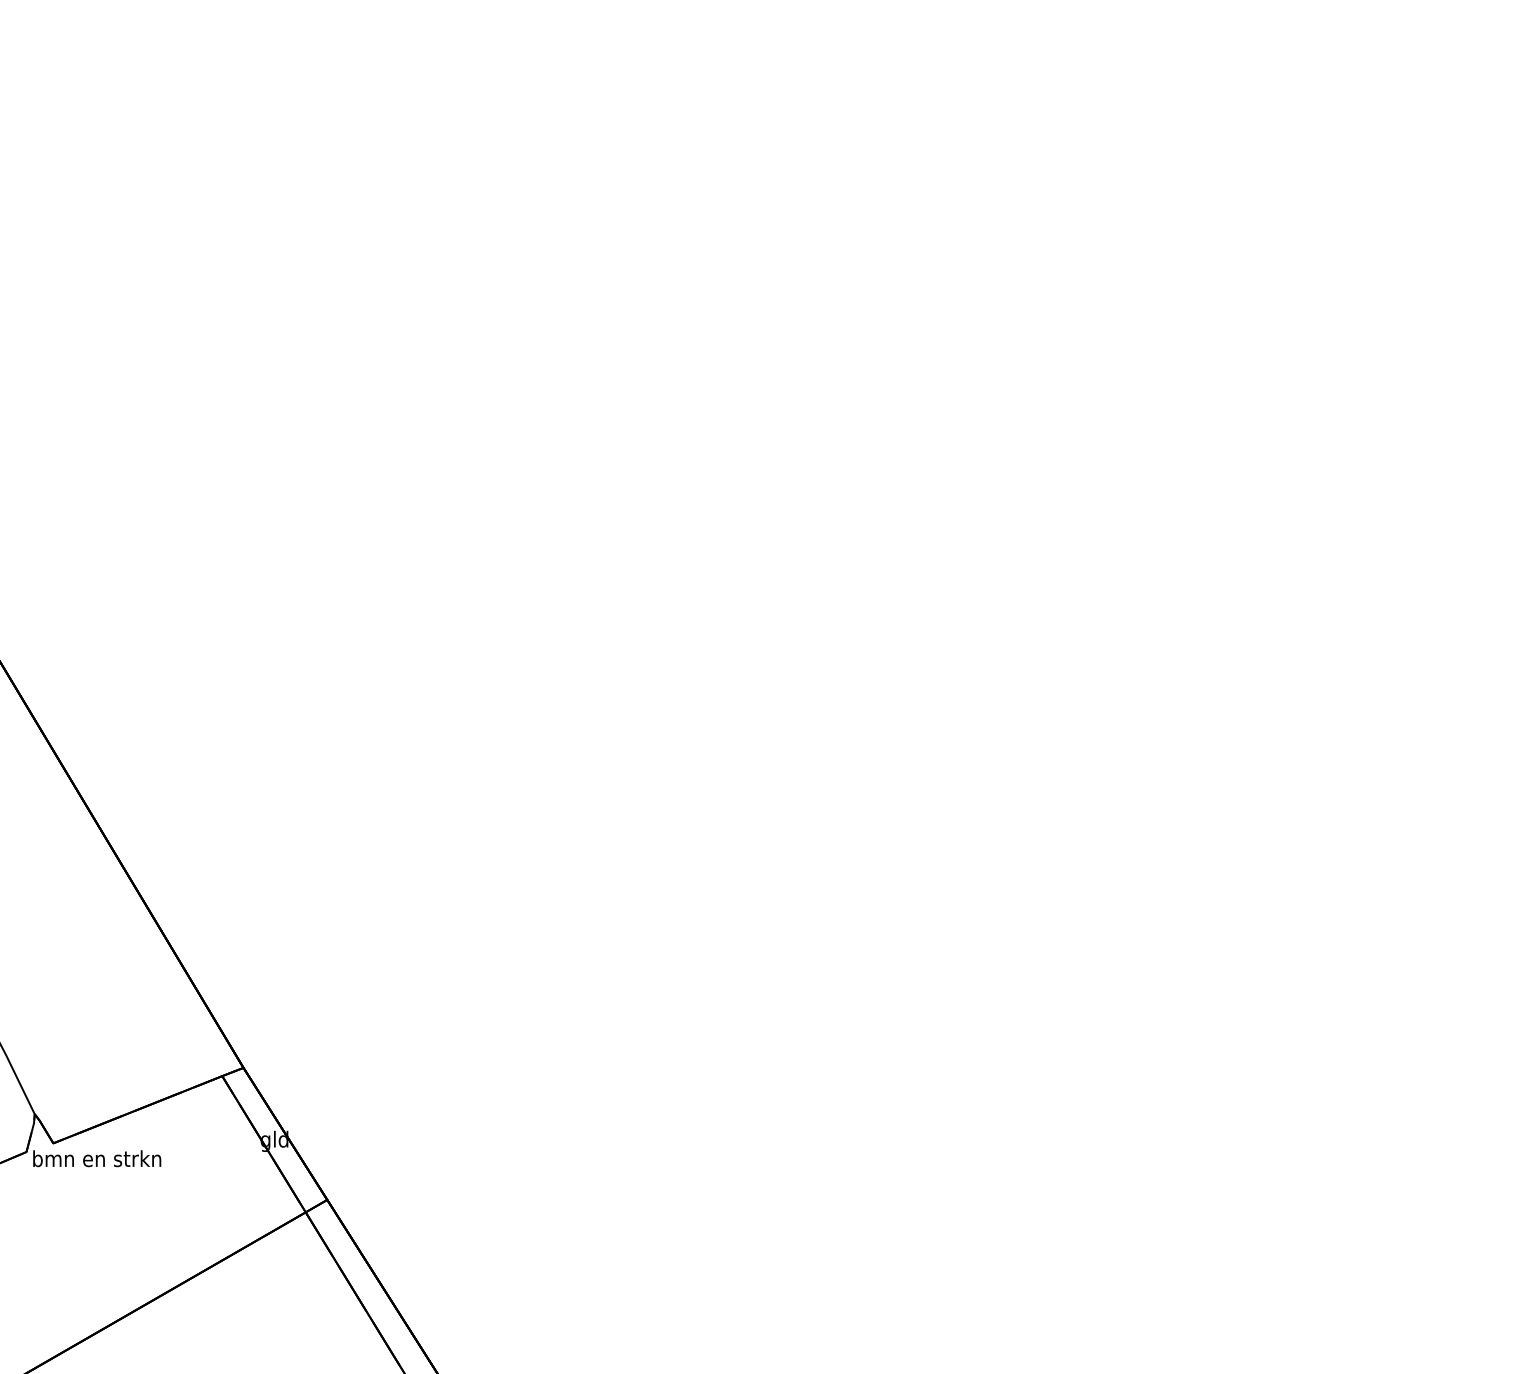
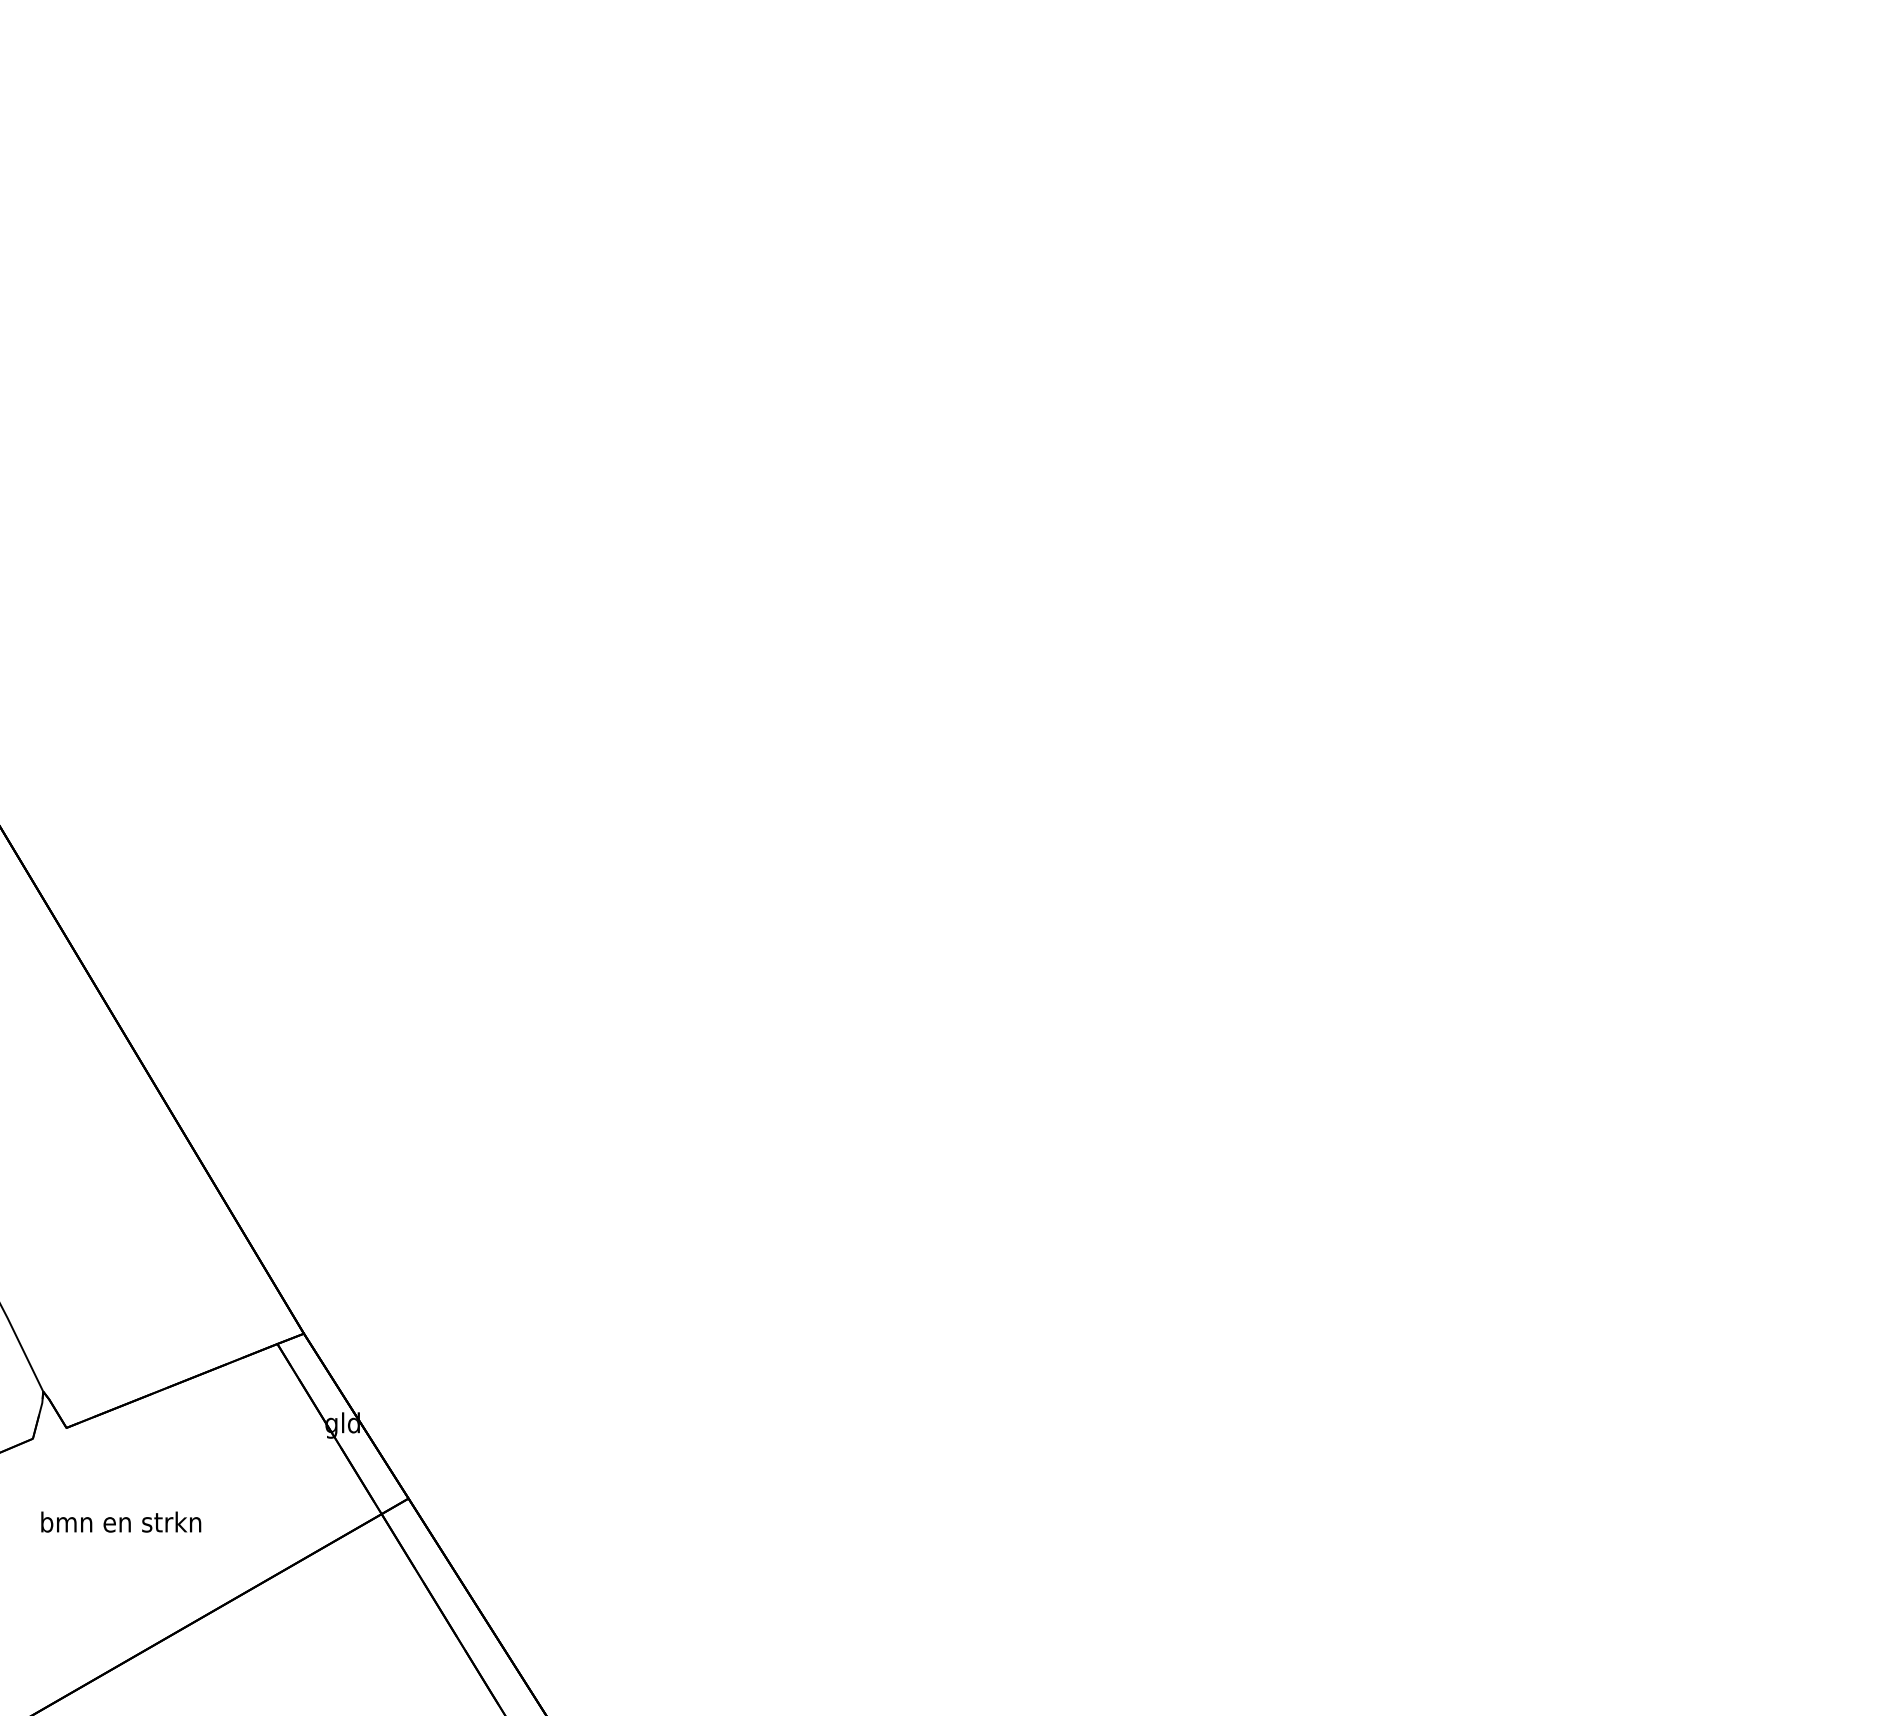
text: (97, 1158) -> (121, 1521), moved

